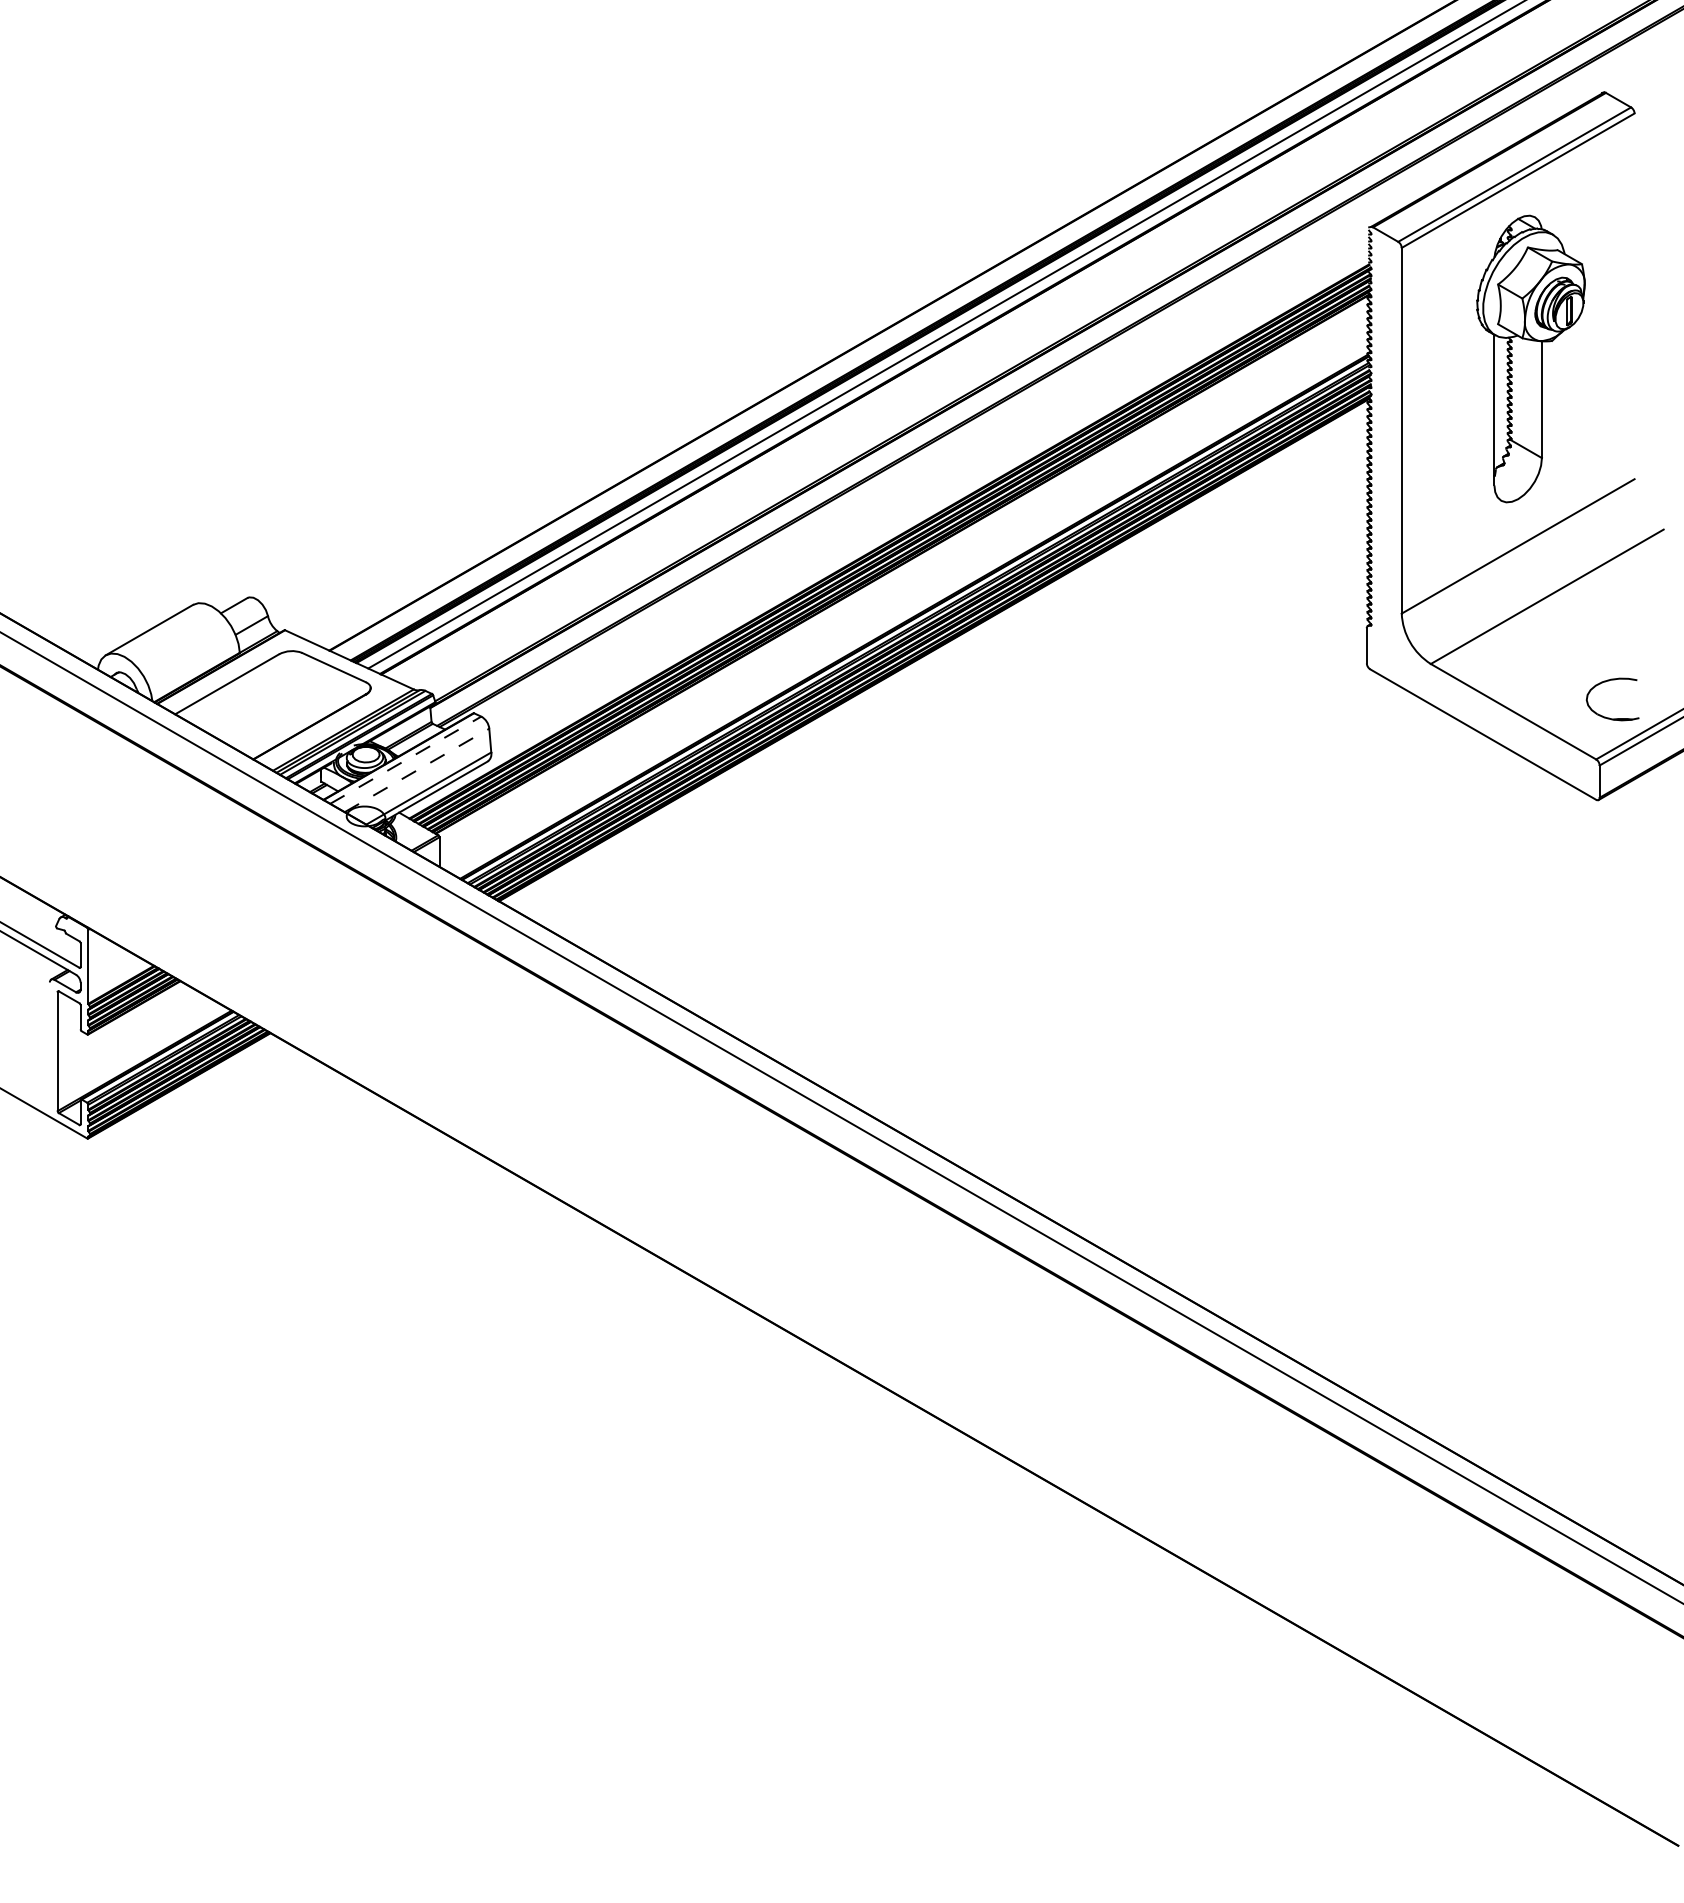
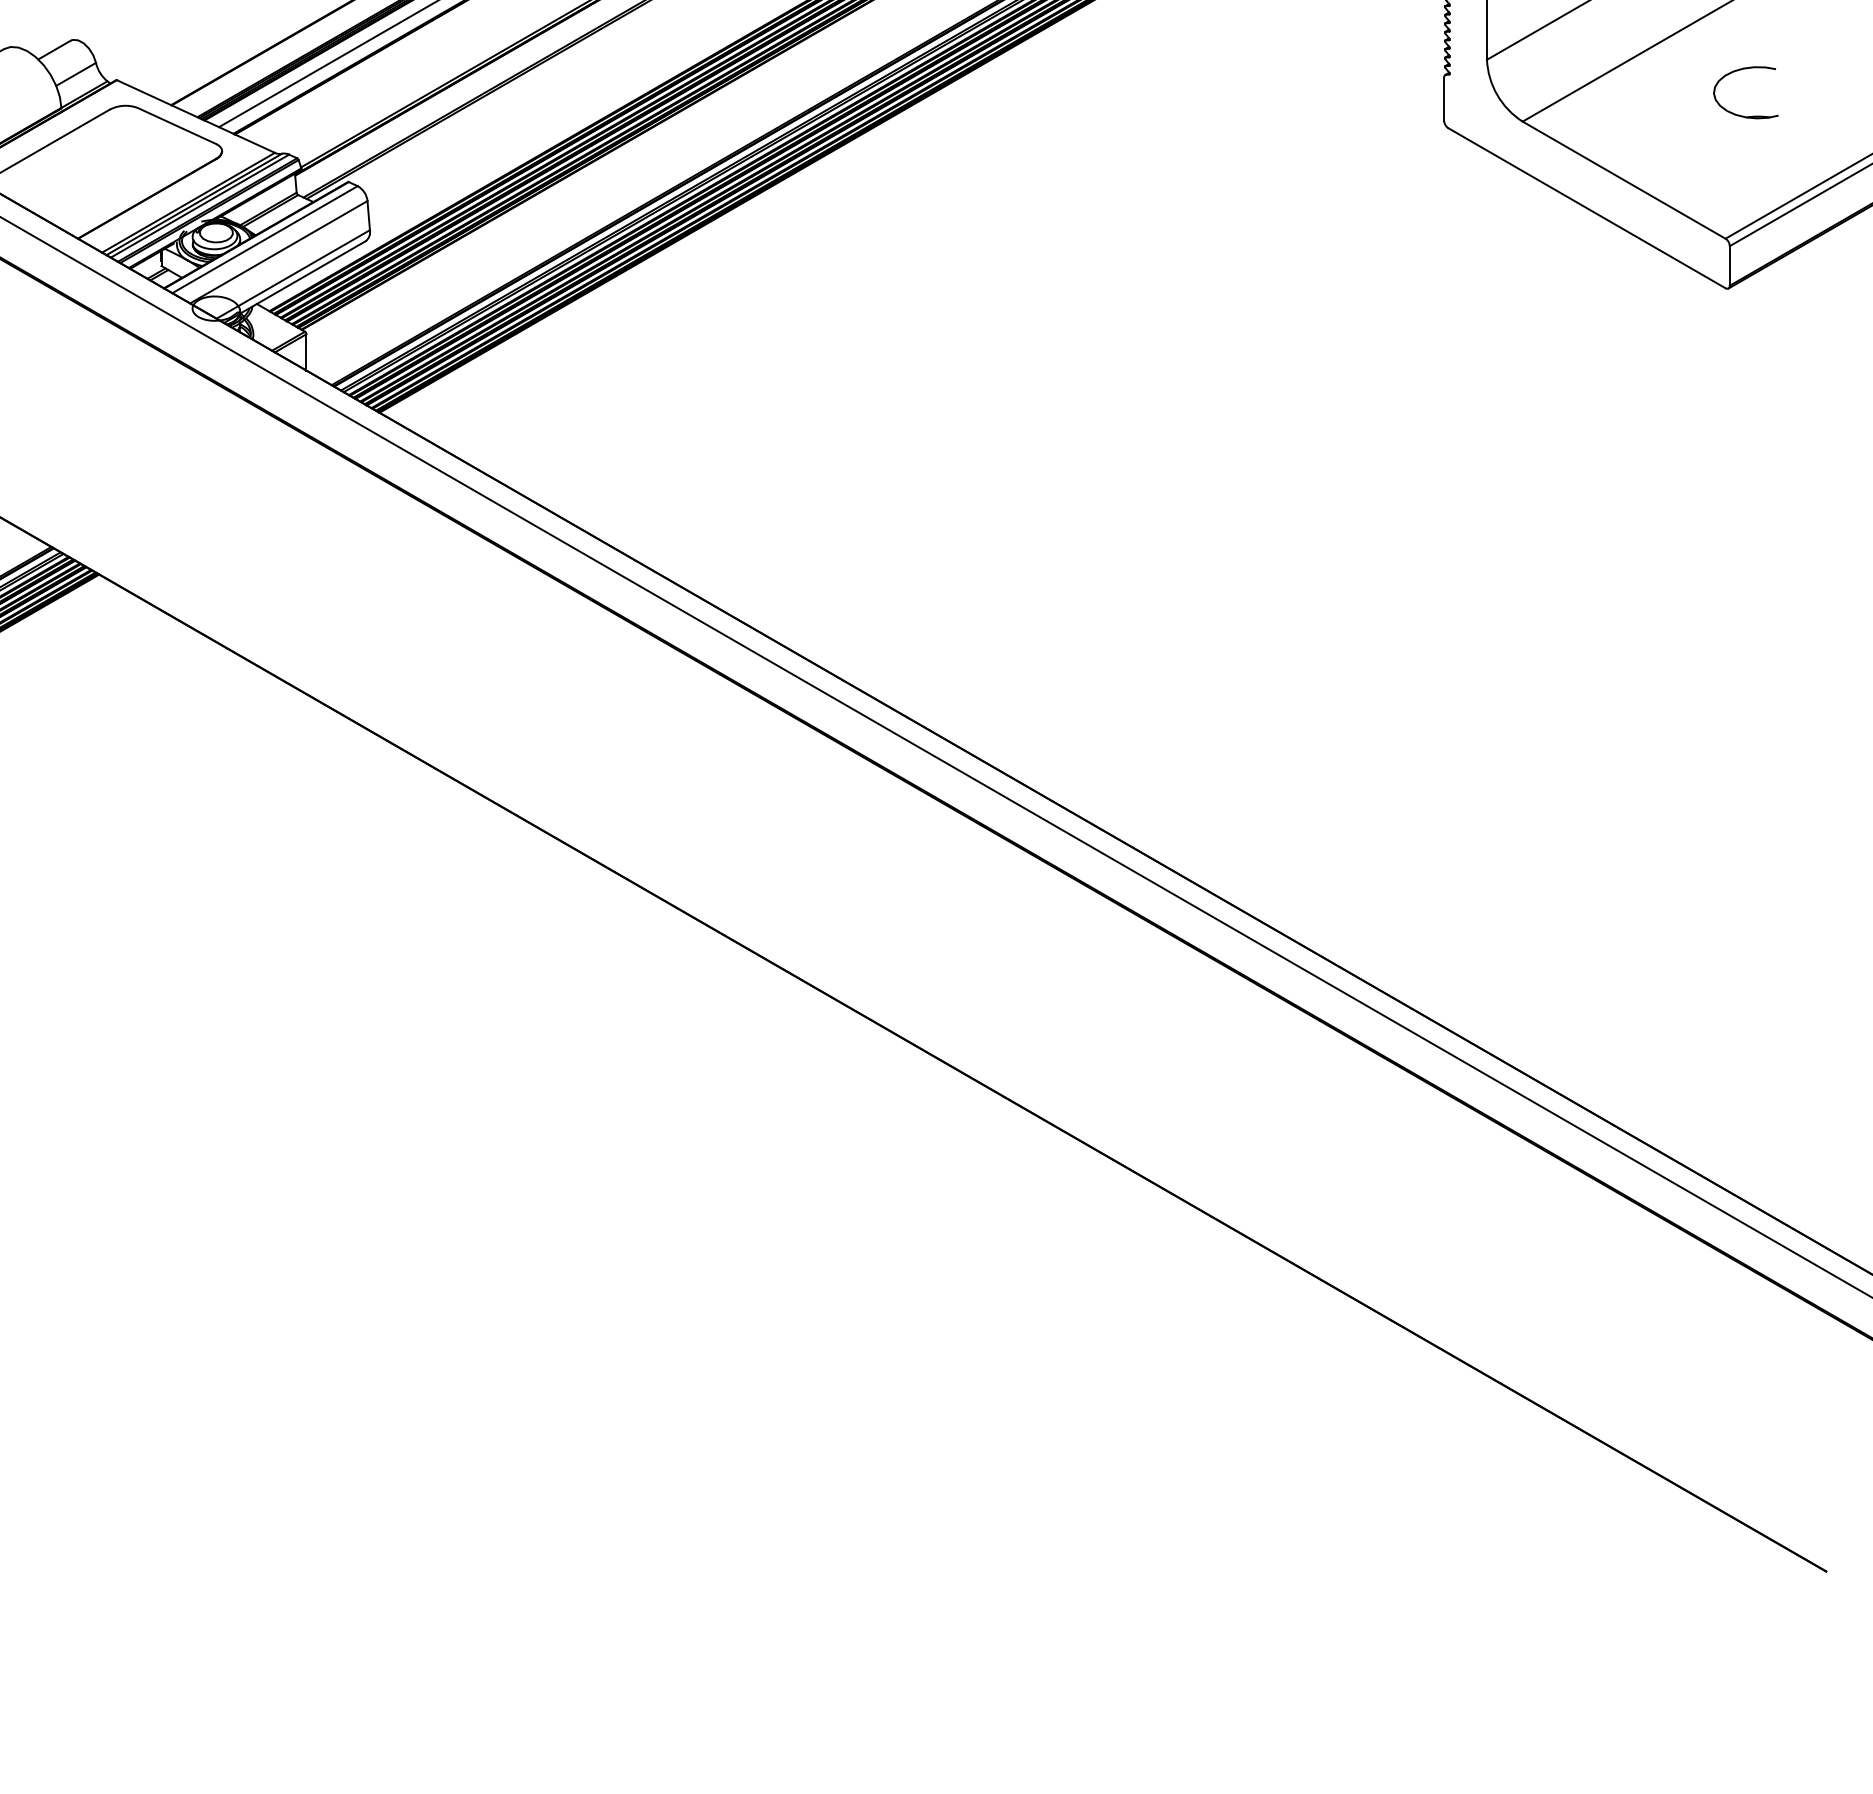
part: (1609, 681) -> (1741, 70), moved
line: (406, 759) -> (265, 238), dashed -> solid
line: (417, 770) -> (279, 252), dashed -> solid

